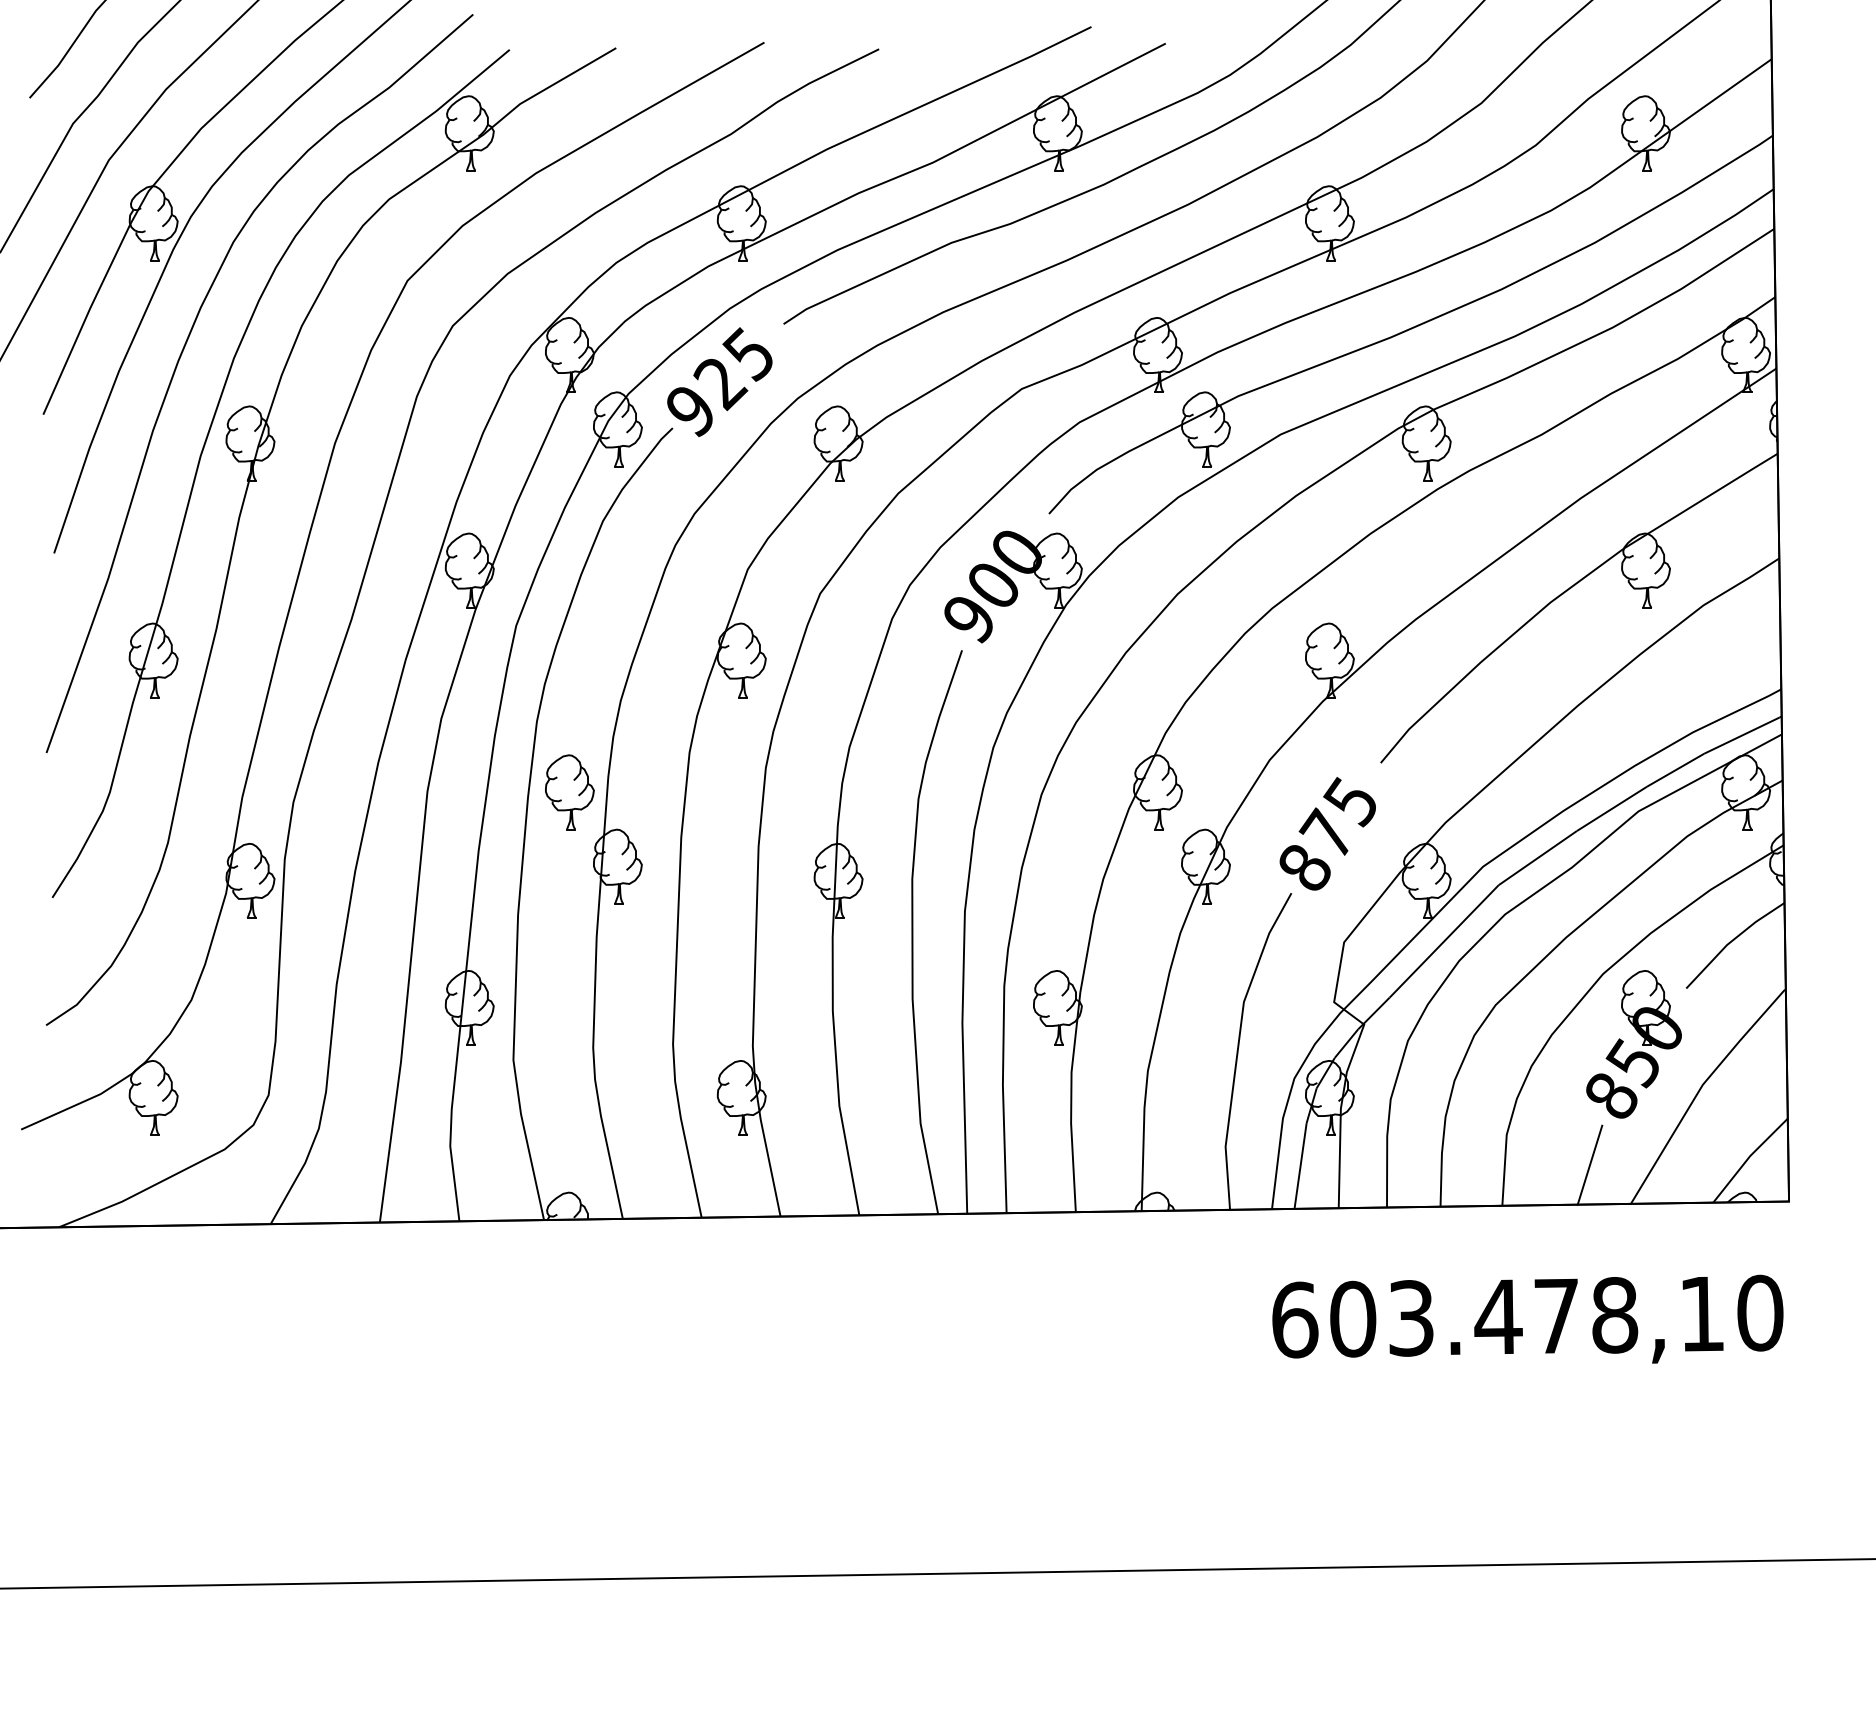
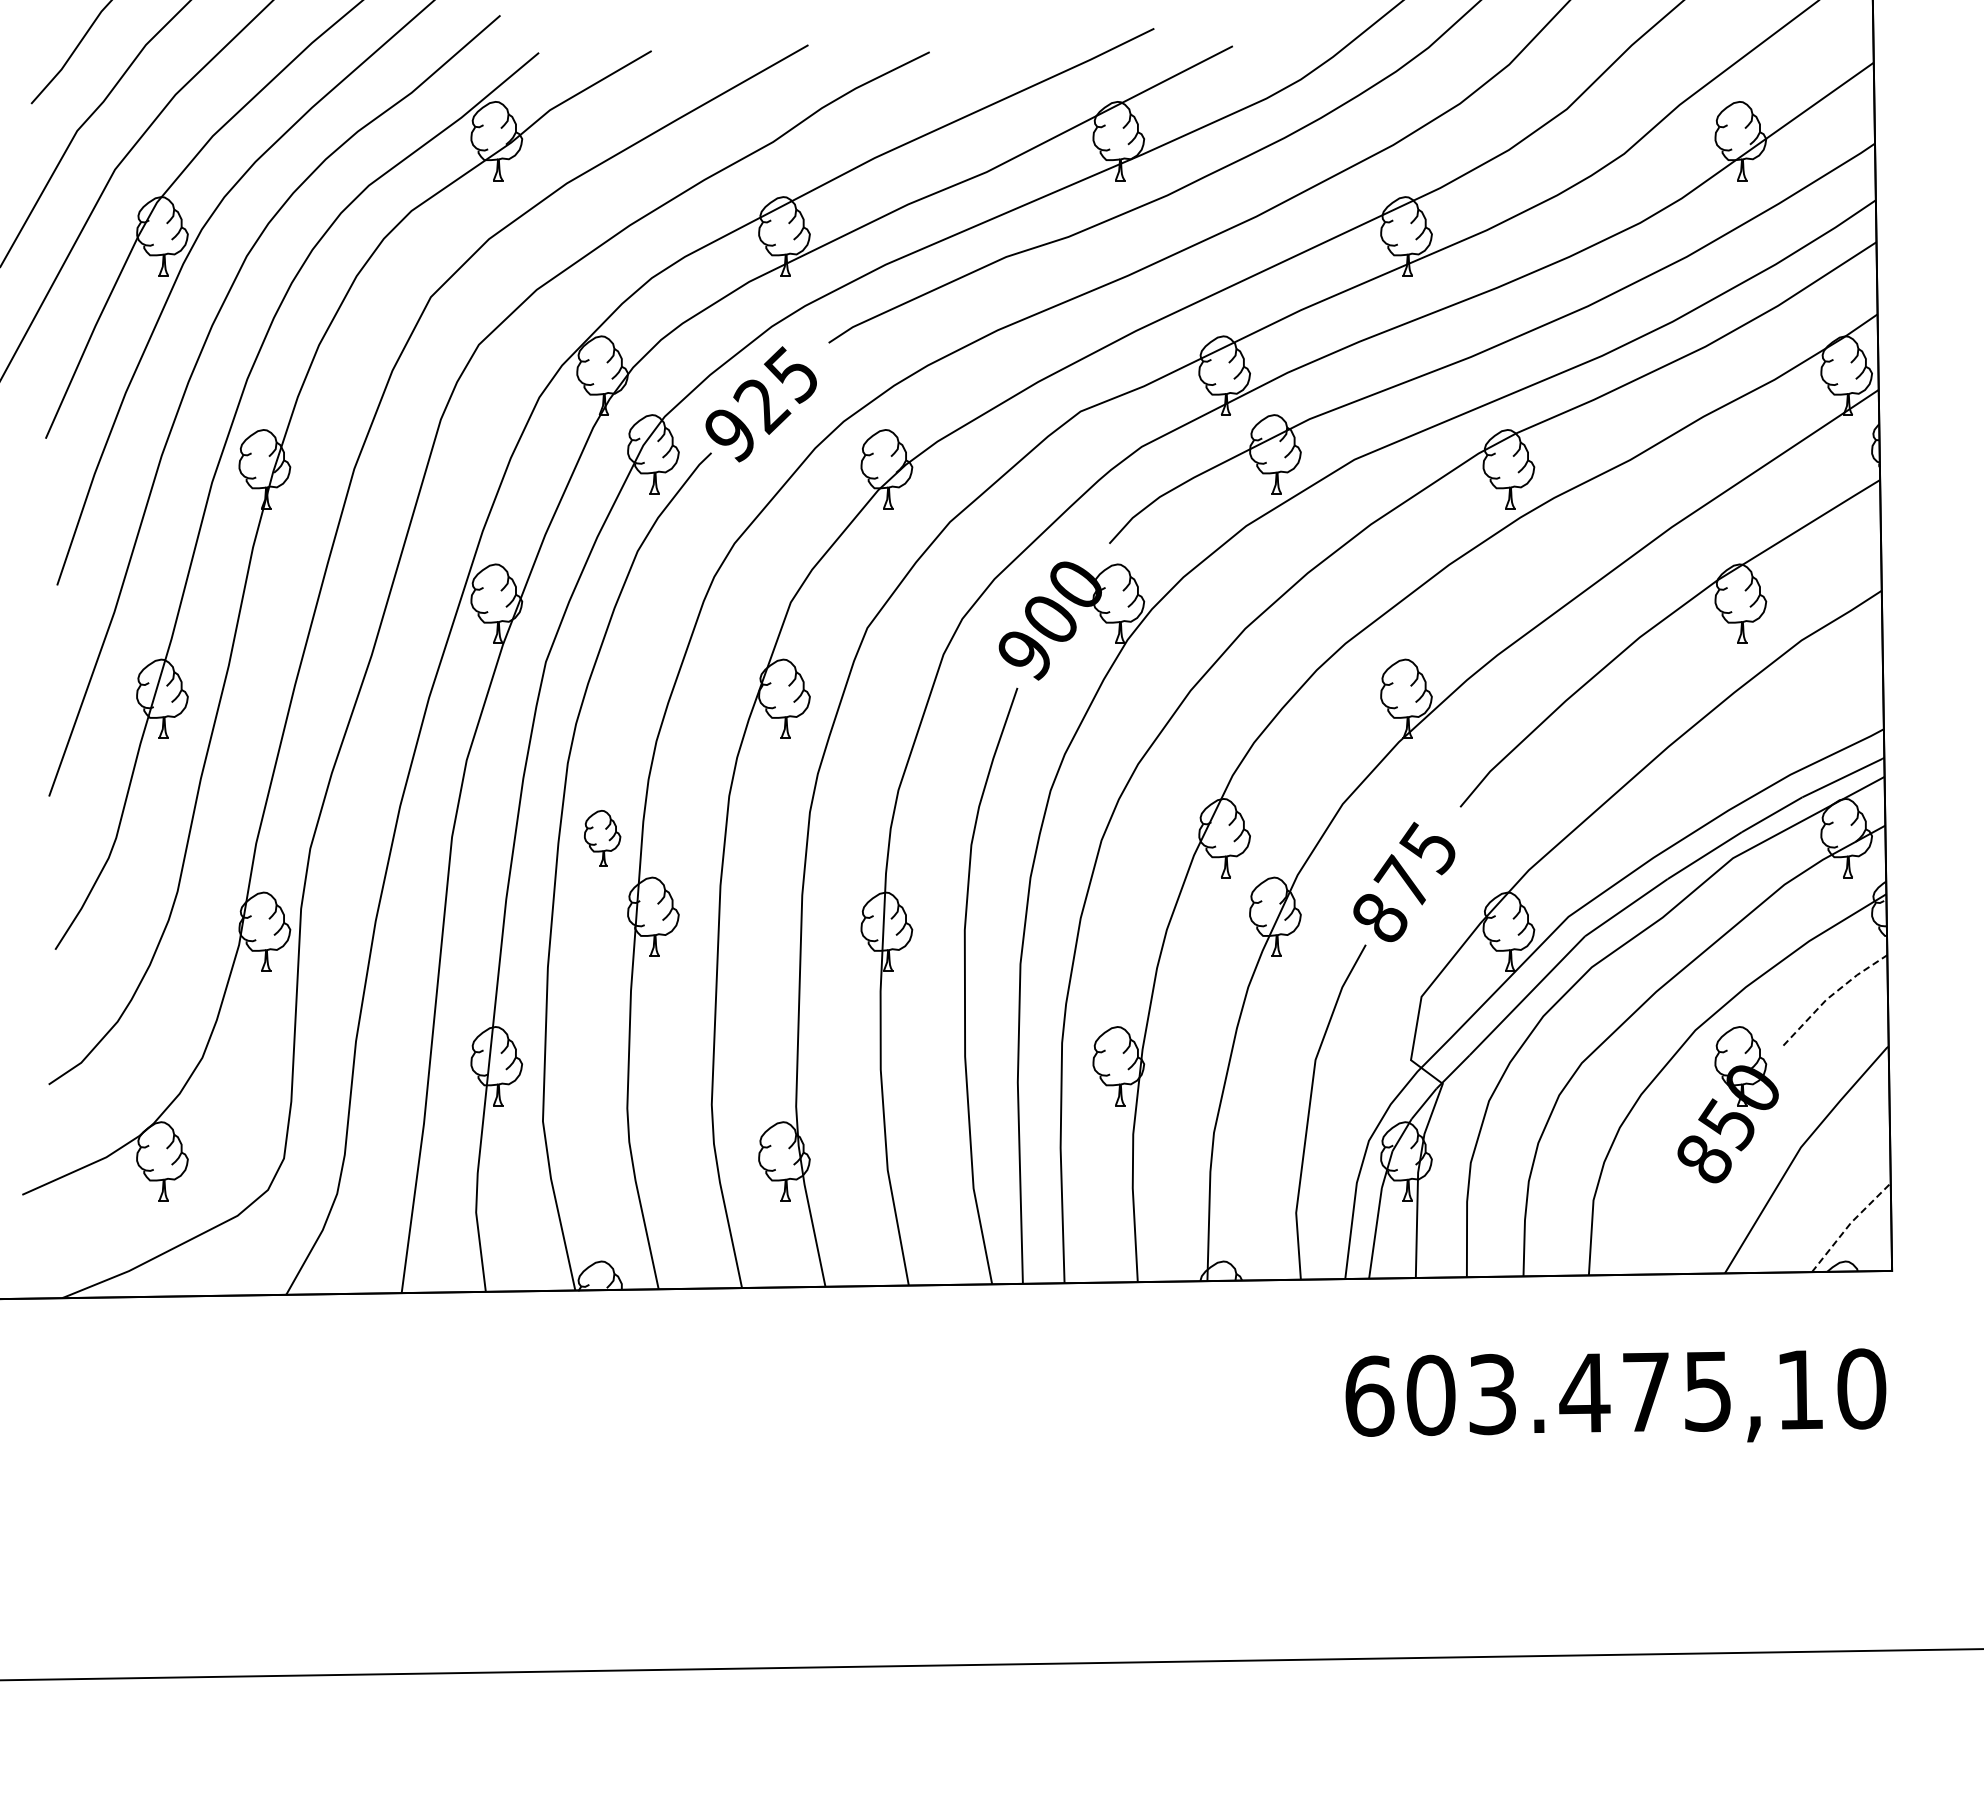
part: (569, 792) -> (602, 838), size x0.7
line: (1731, 941) -> (1831, 995), solid -> dashed
line: (1748, 1157) -> (1849, 1224), solid -> dashed
line: (1589, 1165) -> (1681, 1232), removed
text: (1615, 1314) -> (1708, 1390), 603.478,10 -> 603.475,10

